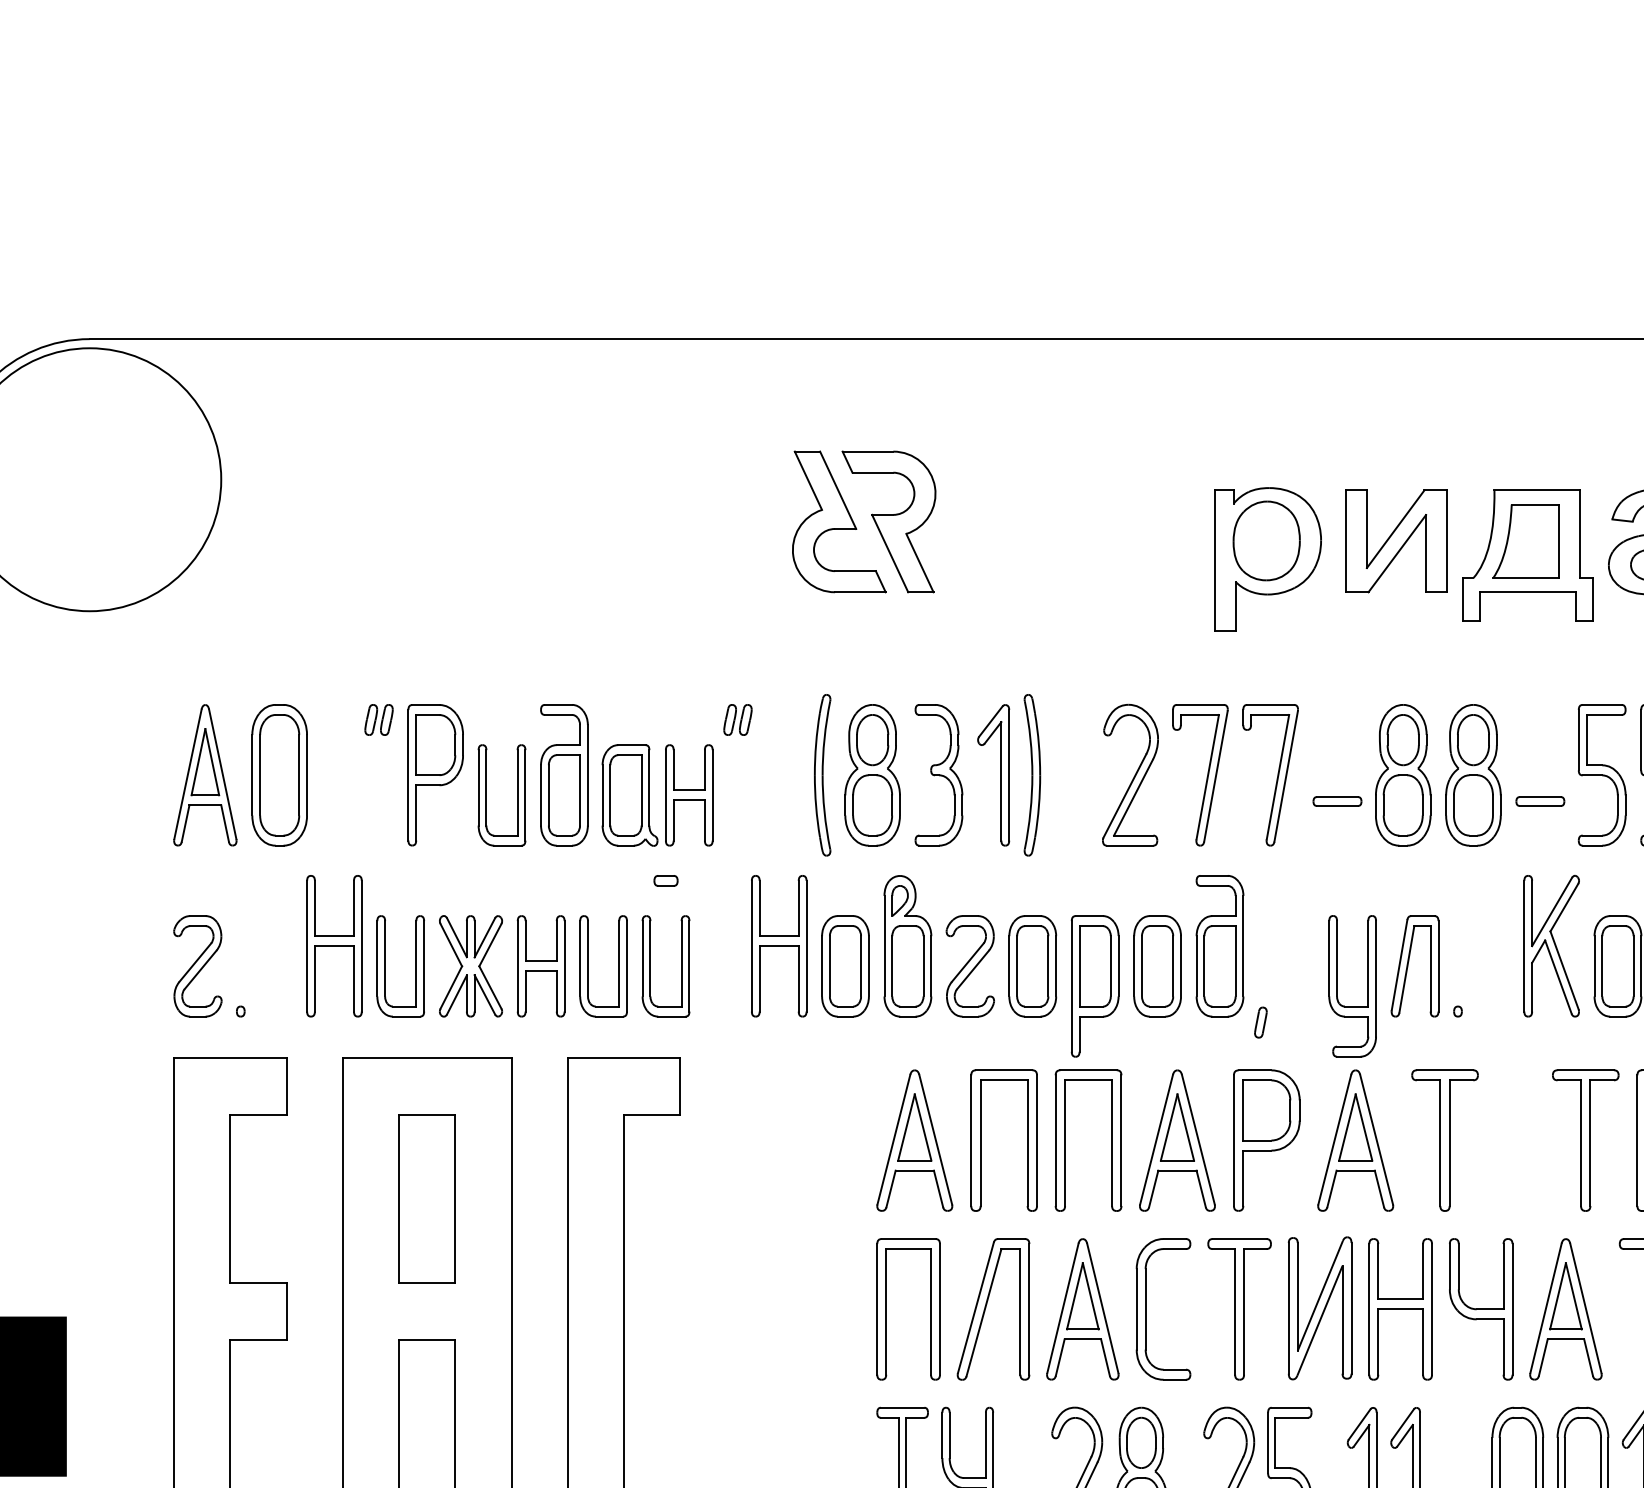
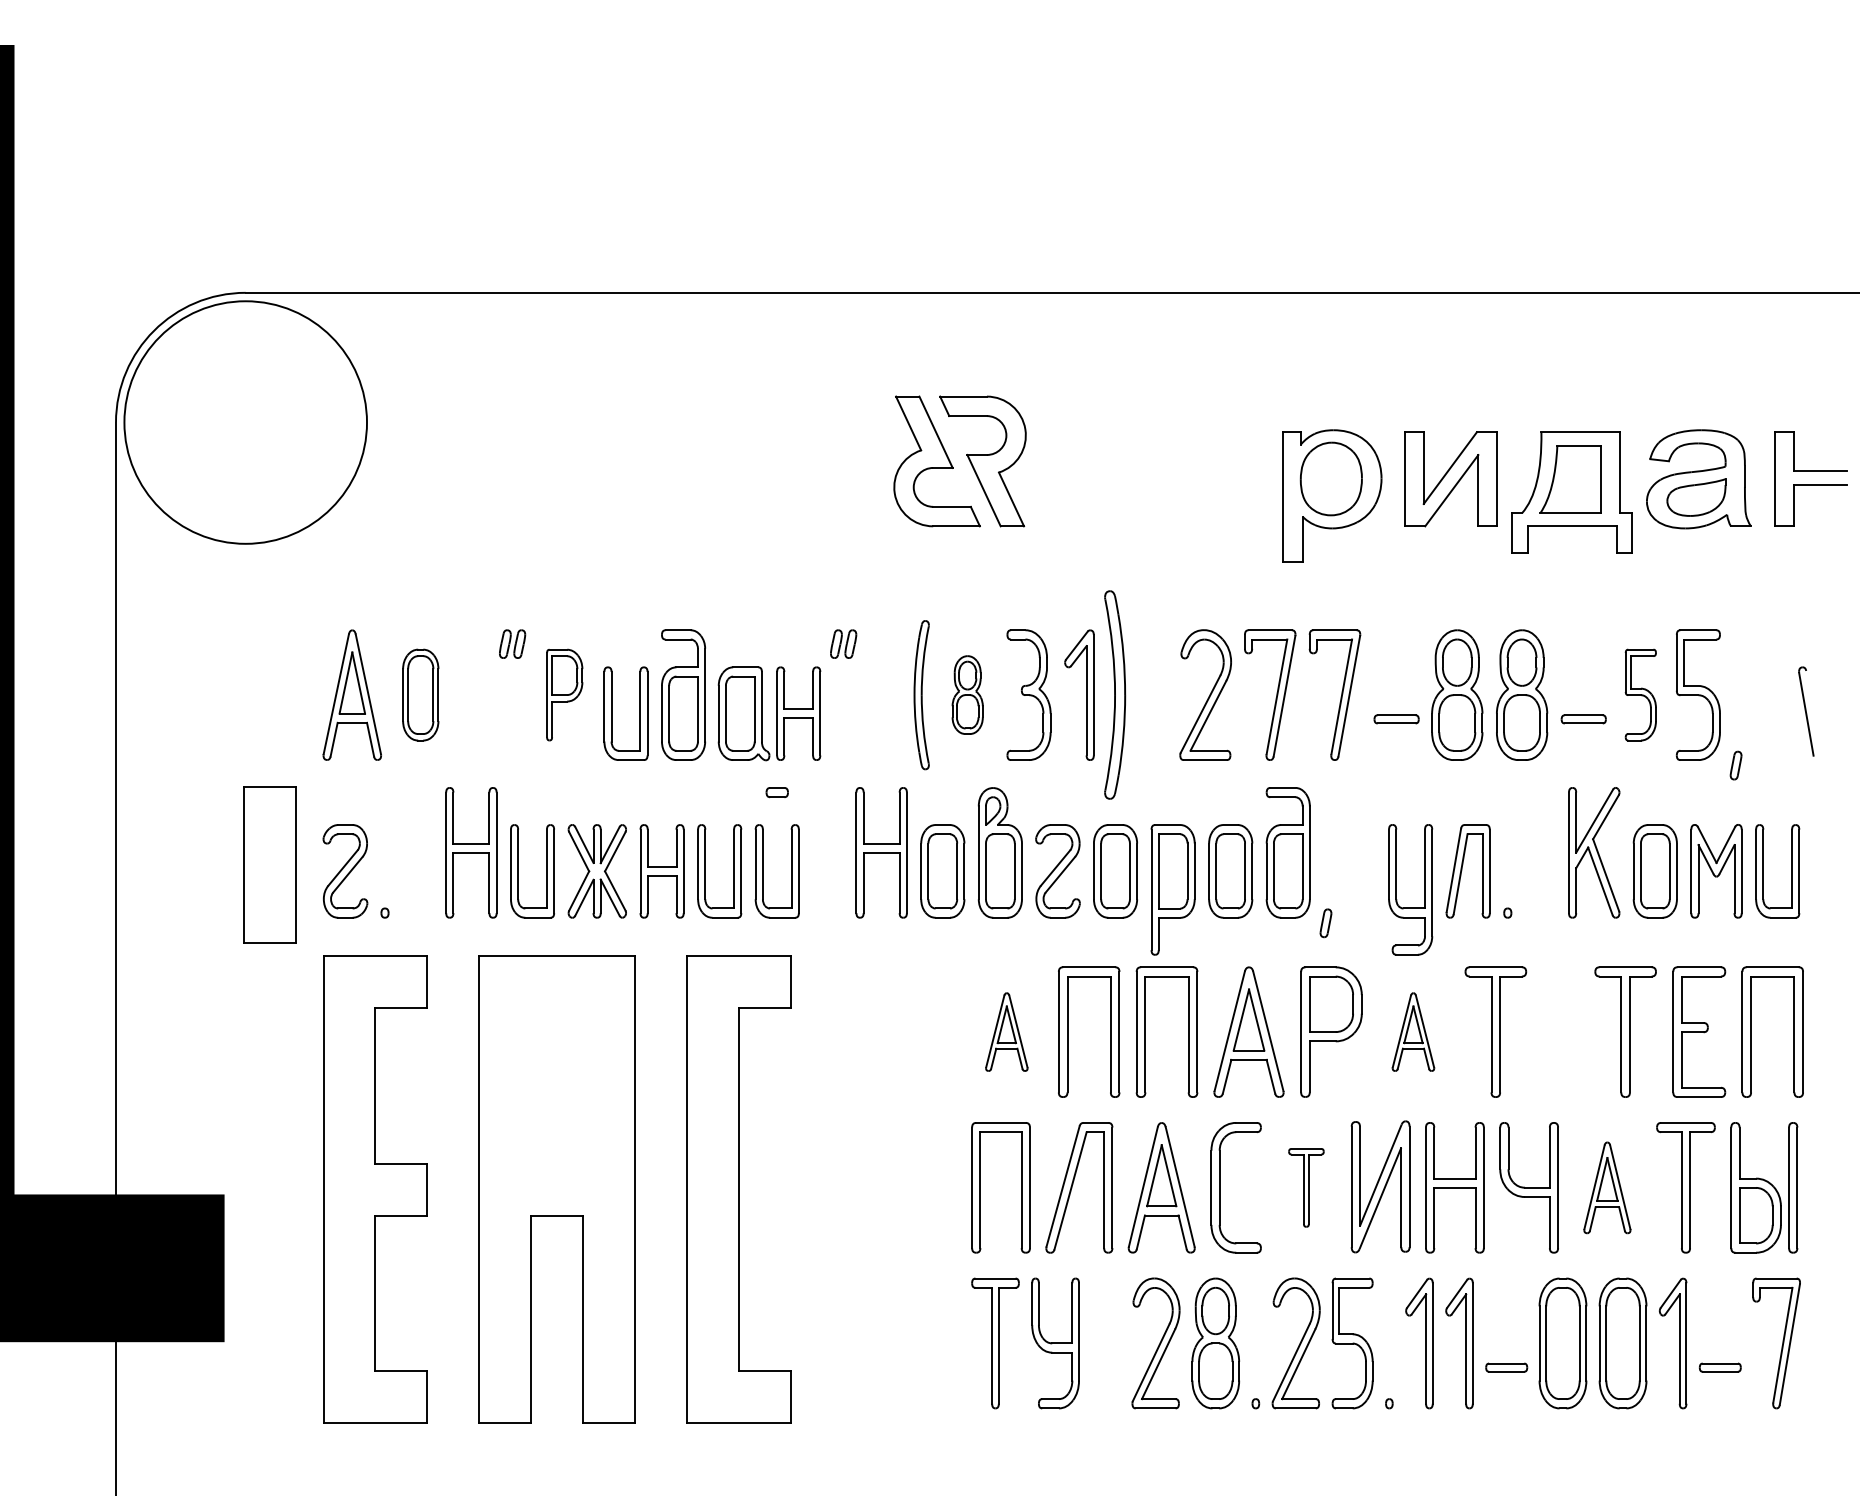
part: (279, 774) -> (420, 694), size x0.7
part: (435, 774) -> (564, 694), size x0.7
part: (872, 774) -> (967, 694), size x0.6
part: (1601, 774) -> (1640, 694), size x0.7
part: (1032, 775) -> (1115, 695), size x1.4
part: (914, 1139) -> (1006, 1031), size x0.6
part: (1355, 1139) -> (1413, 1031), size x0.6
part: (426, 1198) -> (269, 864), moved
part: (1239, 1309) -> (1306, 1187), size x0.6
part: (1566, 1309) -> (1607, 1187), size x0.7

